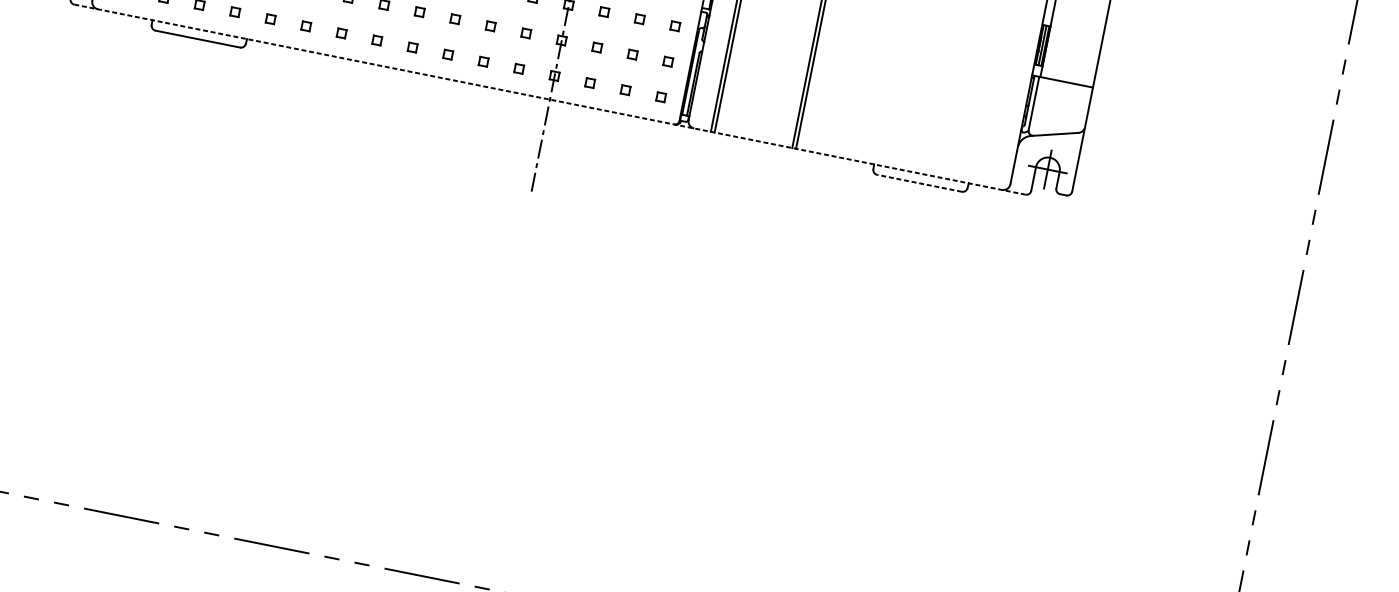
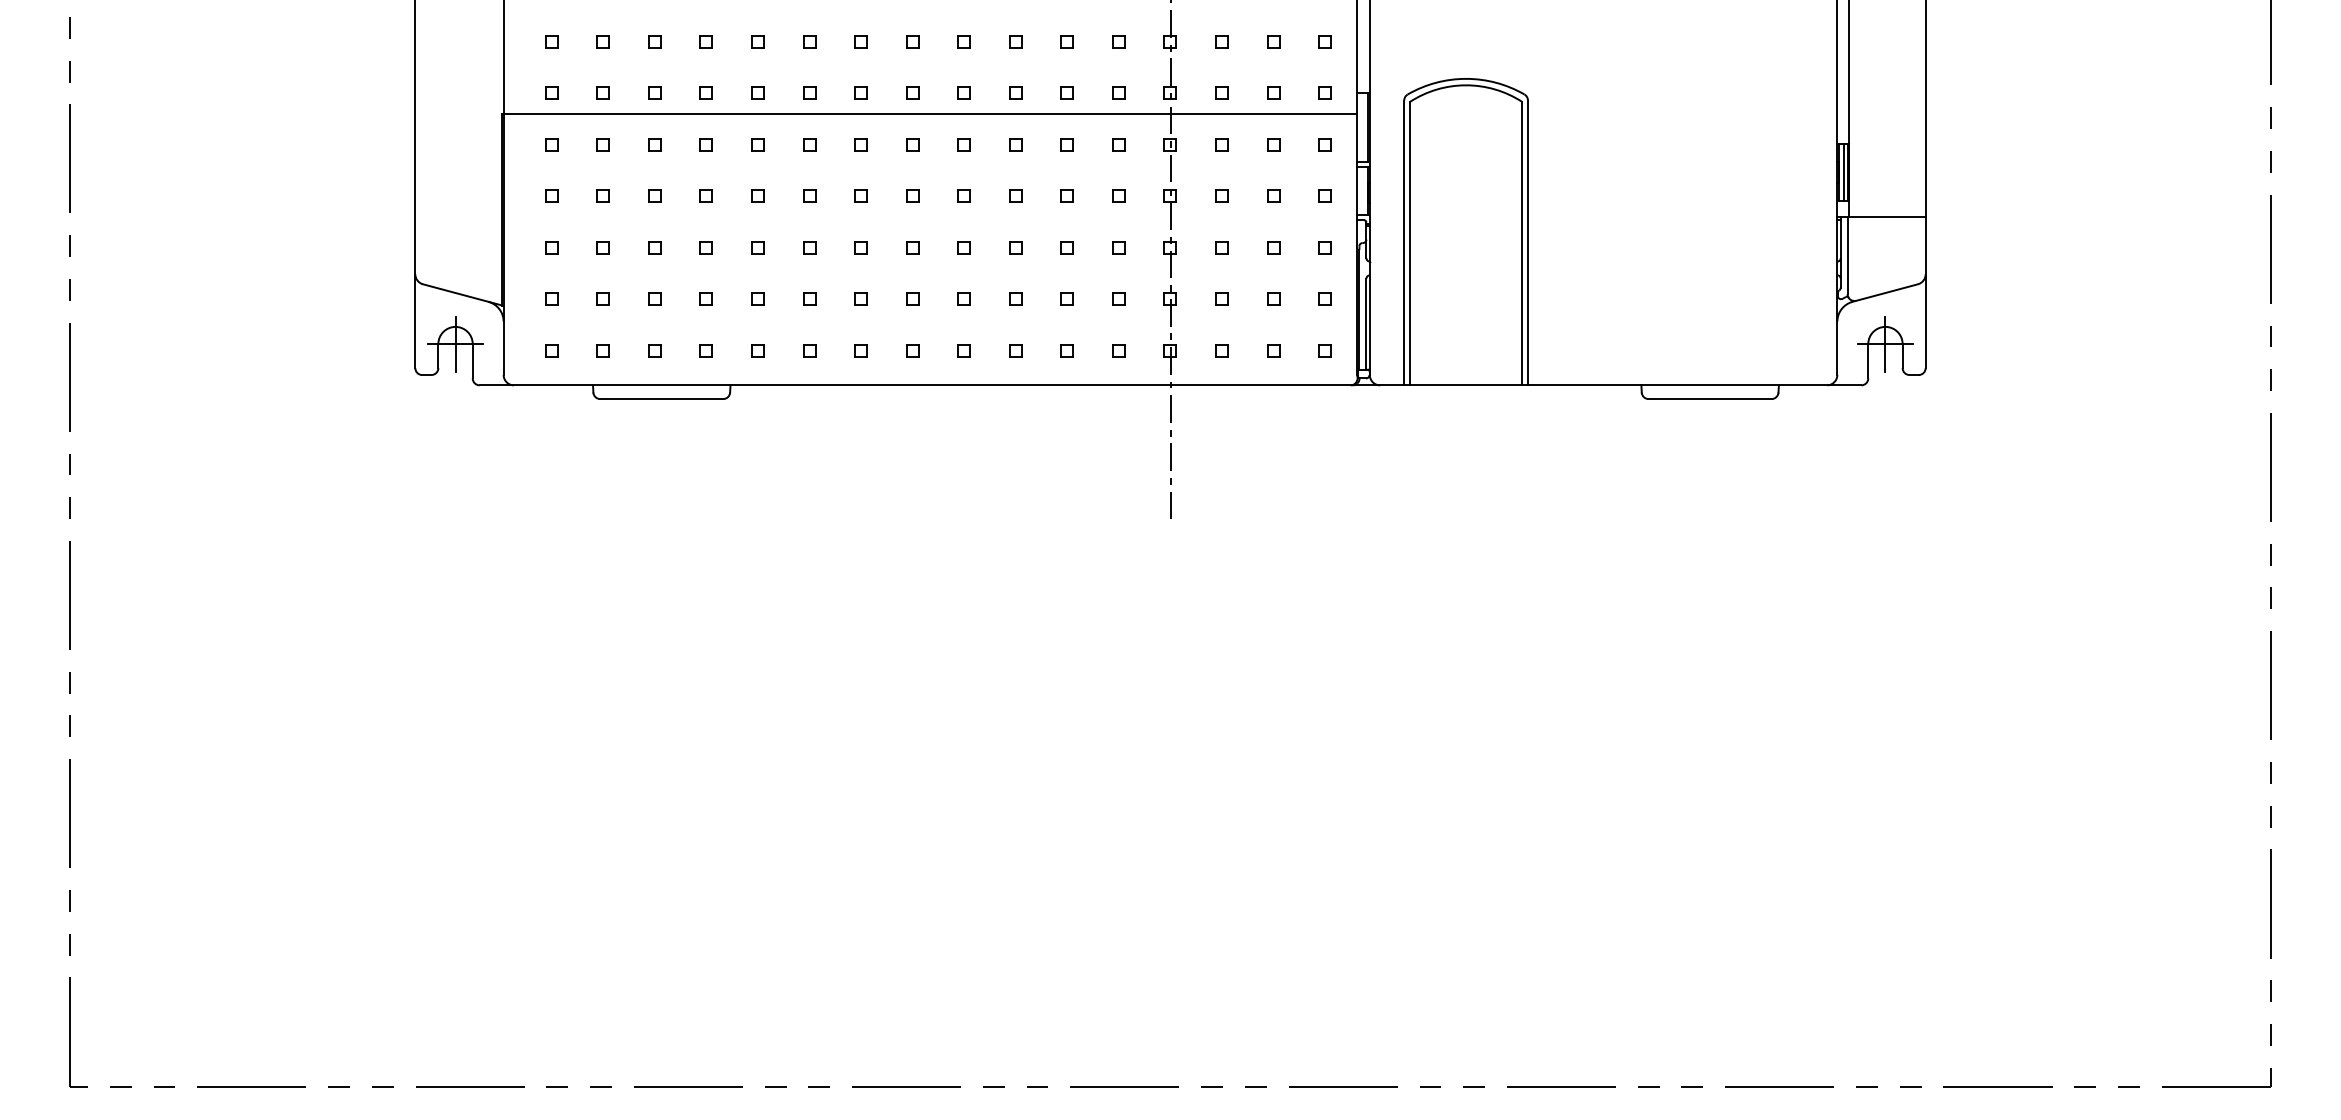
line: (549, 99) -> (1170, 385), dashed -> solid
line: (919, 183) -> (1709, 399), dashed -> solid

